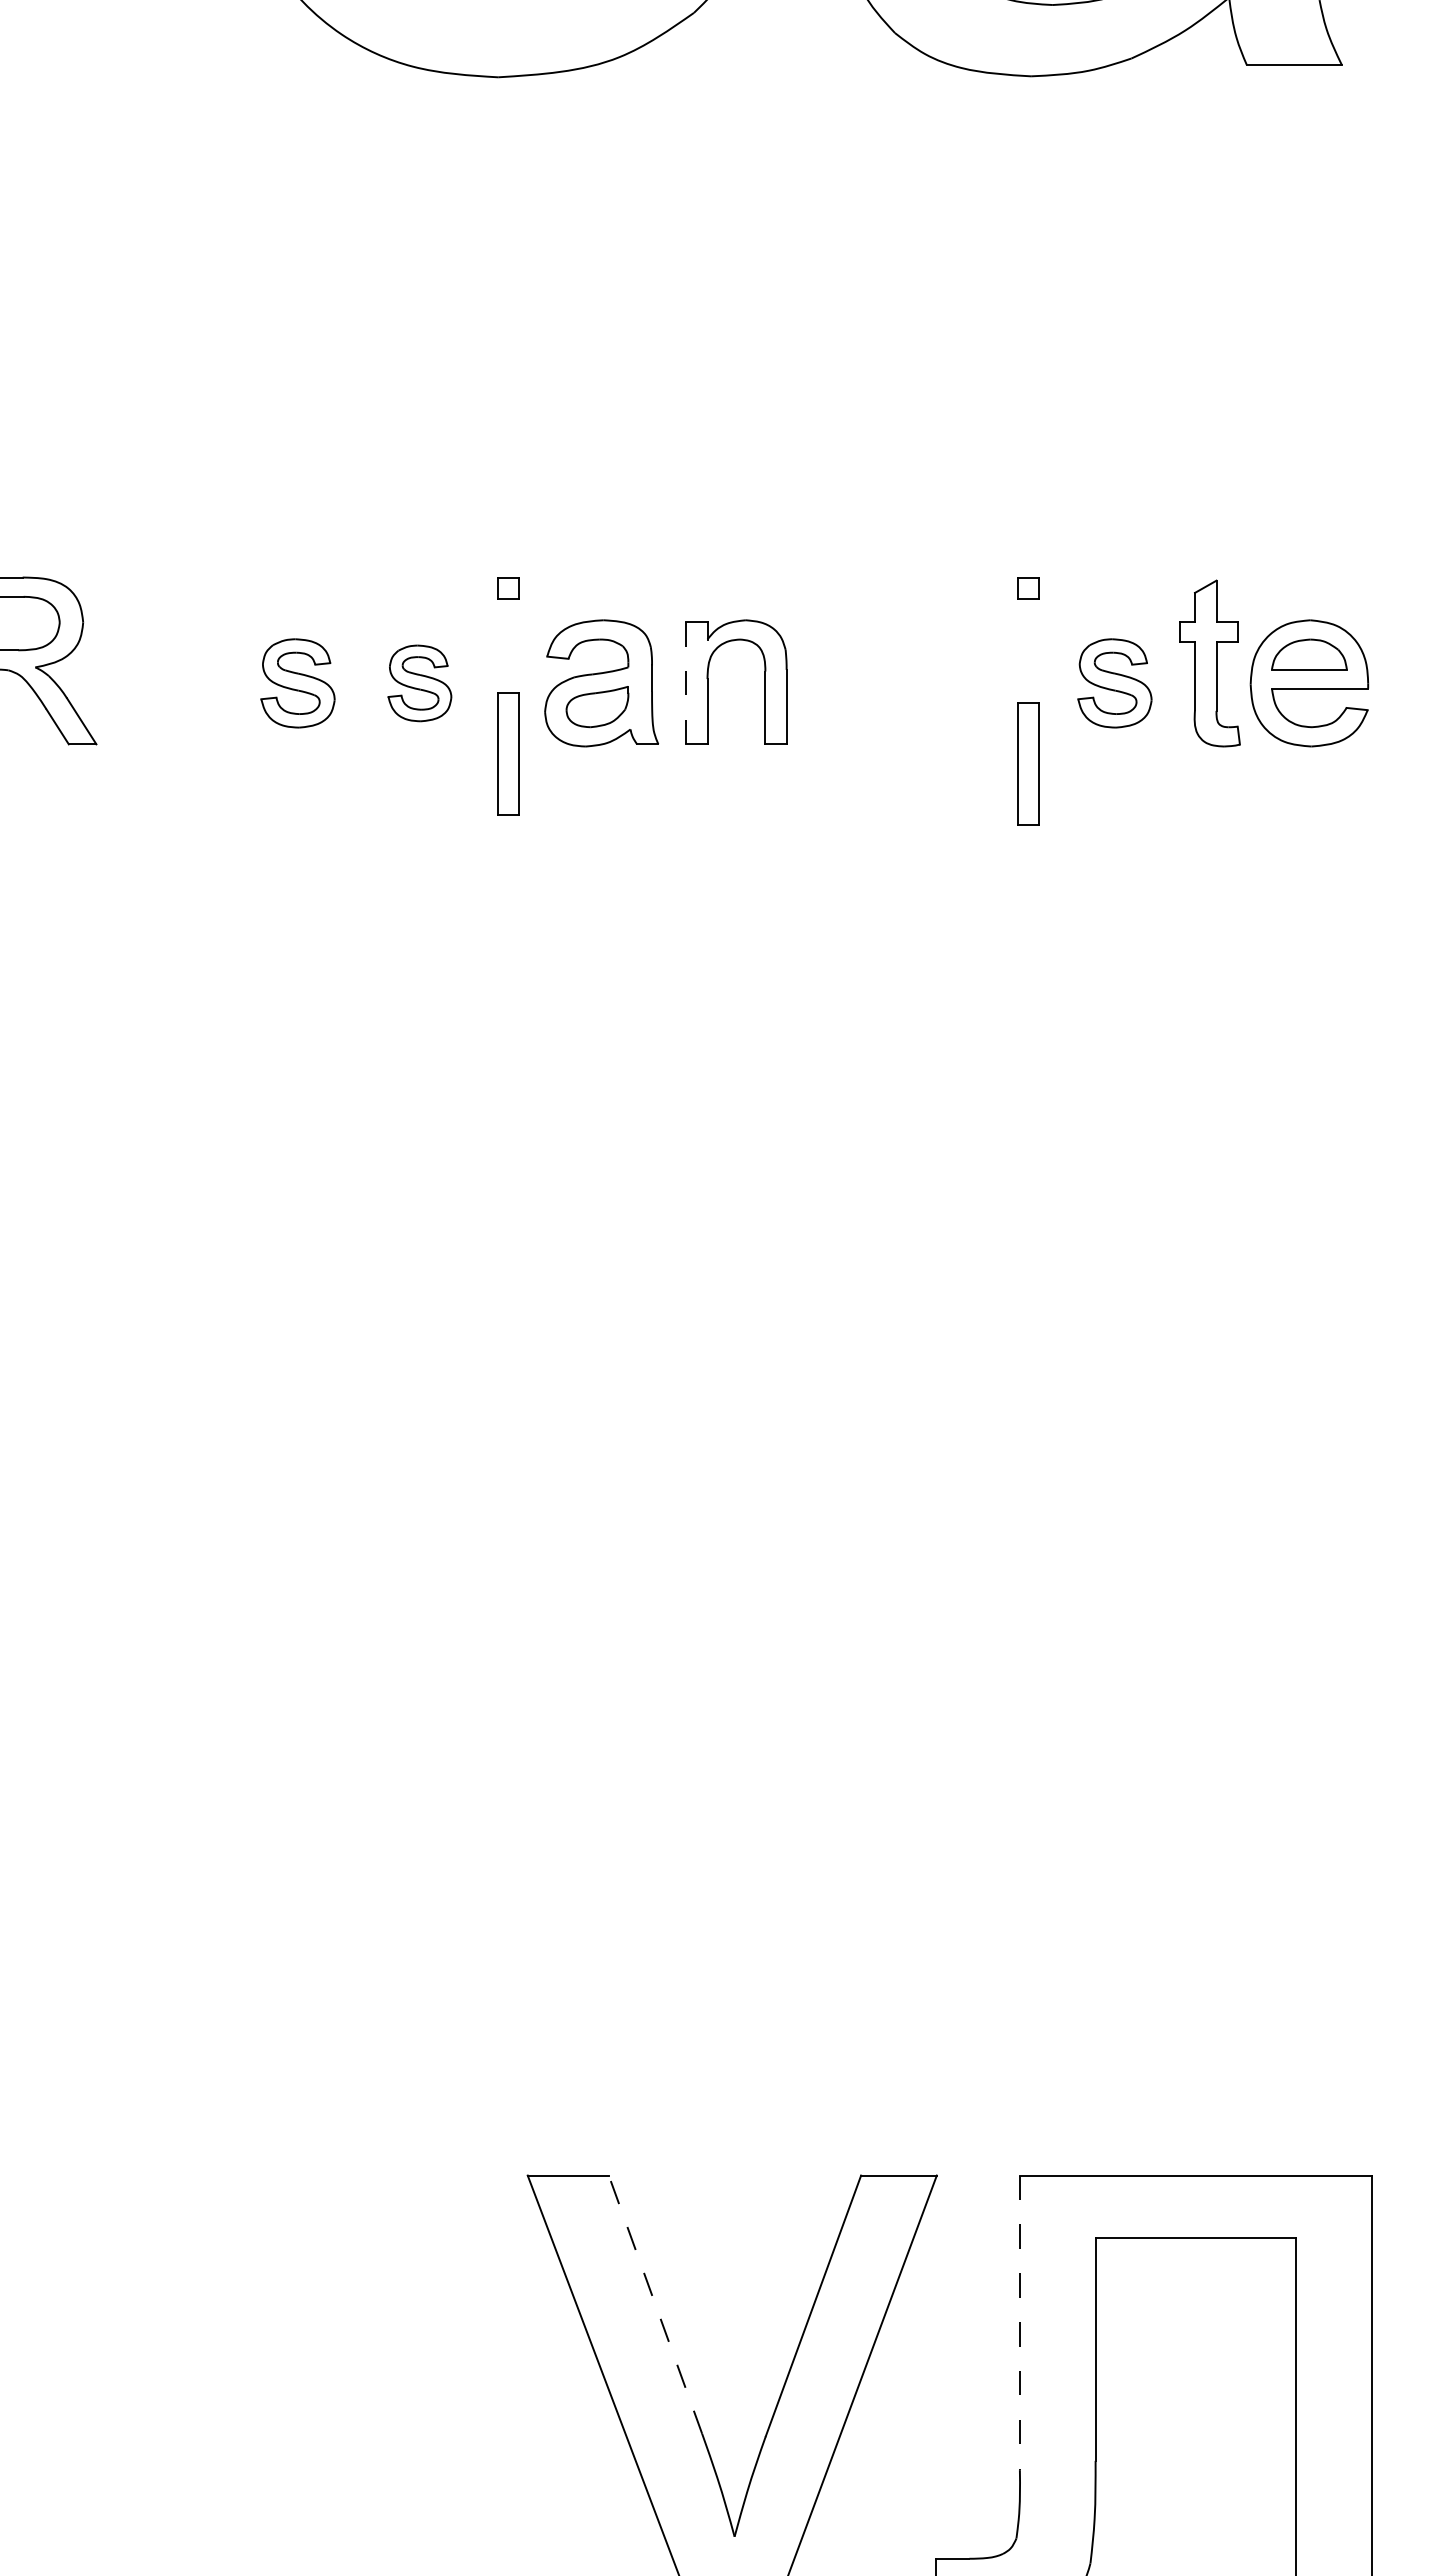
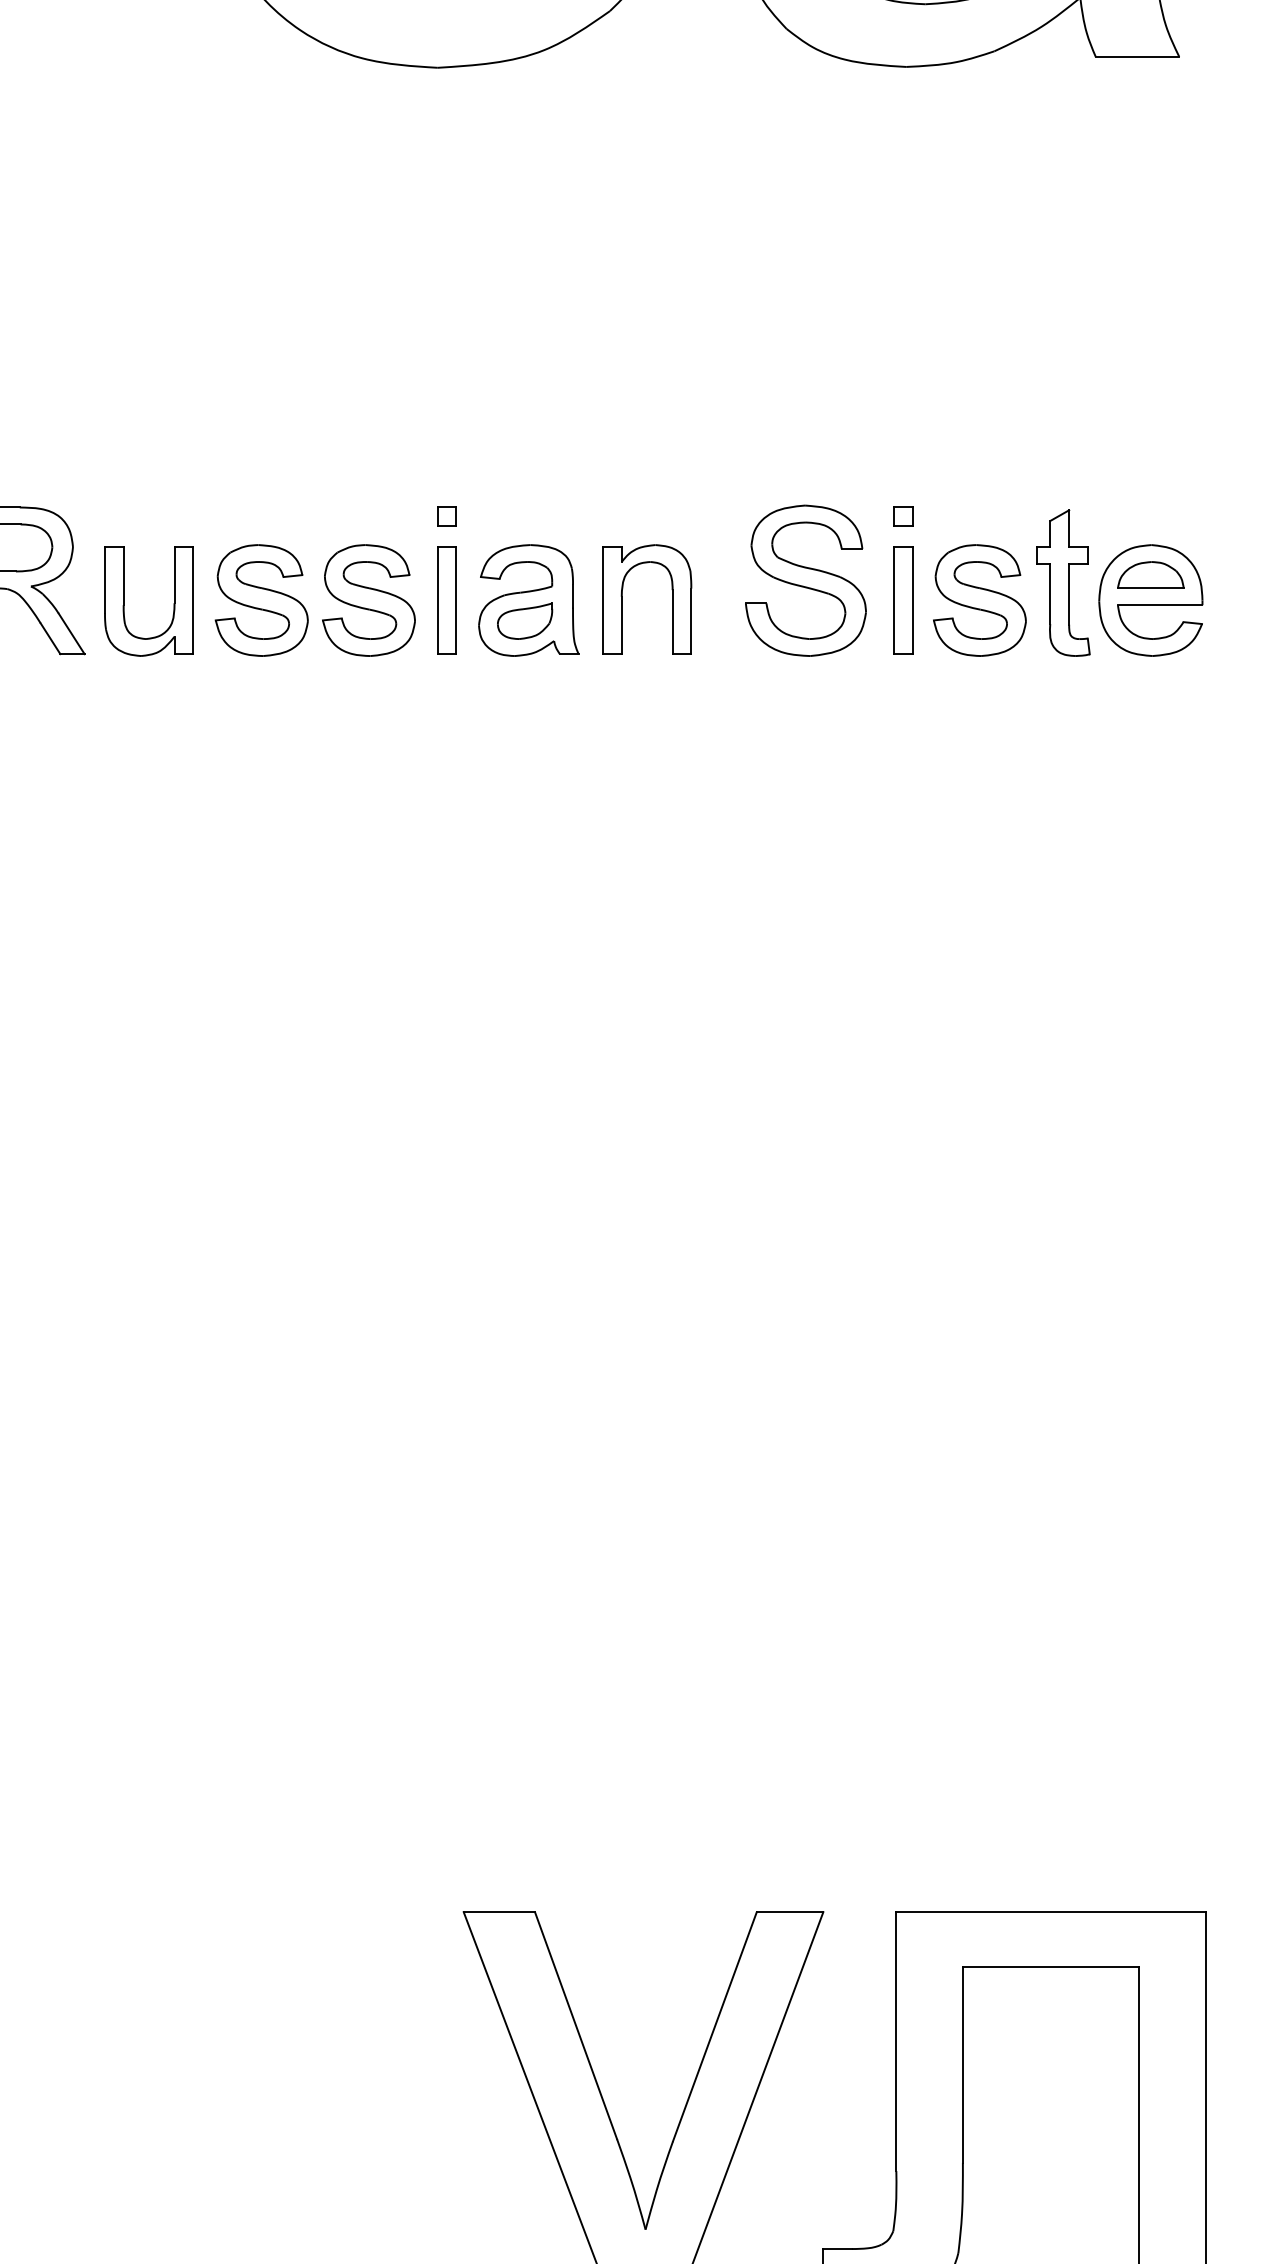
part: (916, 660) -> (805, 580), added
part: (297, 683) -> (261, 600), size x1.43
part: (419, 683) -> (368, 600), size x1.67
line: (686, 683) -> (603, 600), dashed -> solid
part: (1114, 683) -> (979, 600), size x1.43
part: (141, 684) -> (124, 601), added
part: (508, 753) -> (446, 599), moved
part: (1028, 763) -> (903, 599), moved
line: (655, 2304) -> (576, 2025), dashed -> solid
line: (1019, 2323) -> (896, 2042), dashed -> solid

